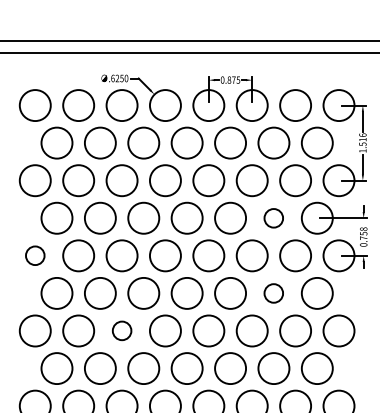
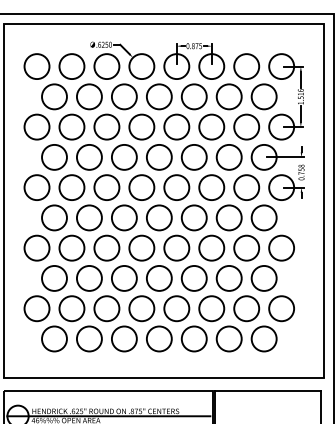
circle: (273, 218) -> (228, 157), size x1.67
circle: (34, 255) -> (36, 187), size x1.67
circle: (273, 292) -> (228, 217), size x1.67
circle: (121, 330) -> (106, 247), size x1.67

